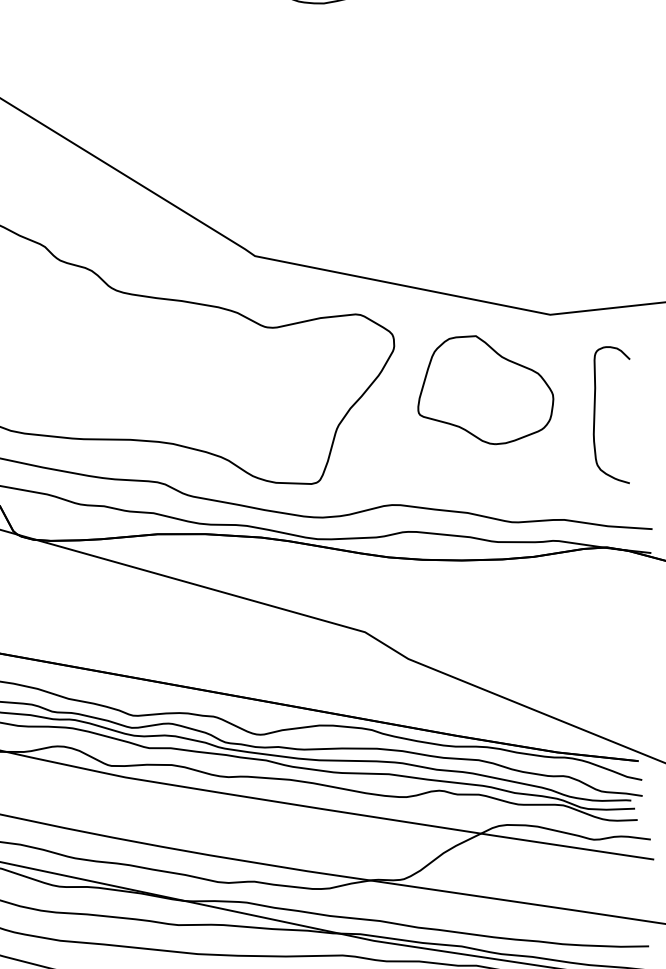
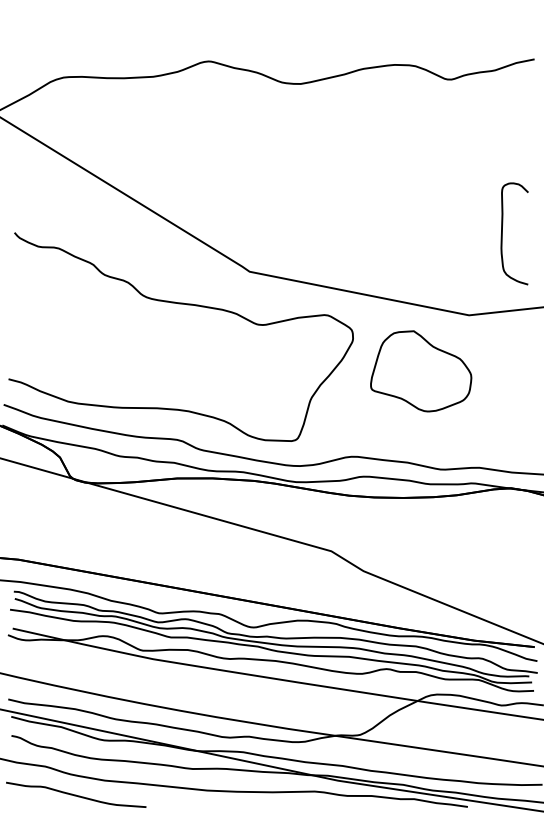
curve: (595, 414) -> (502, 233), moved

